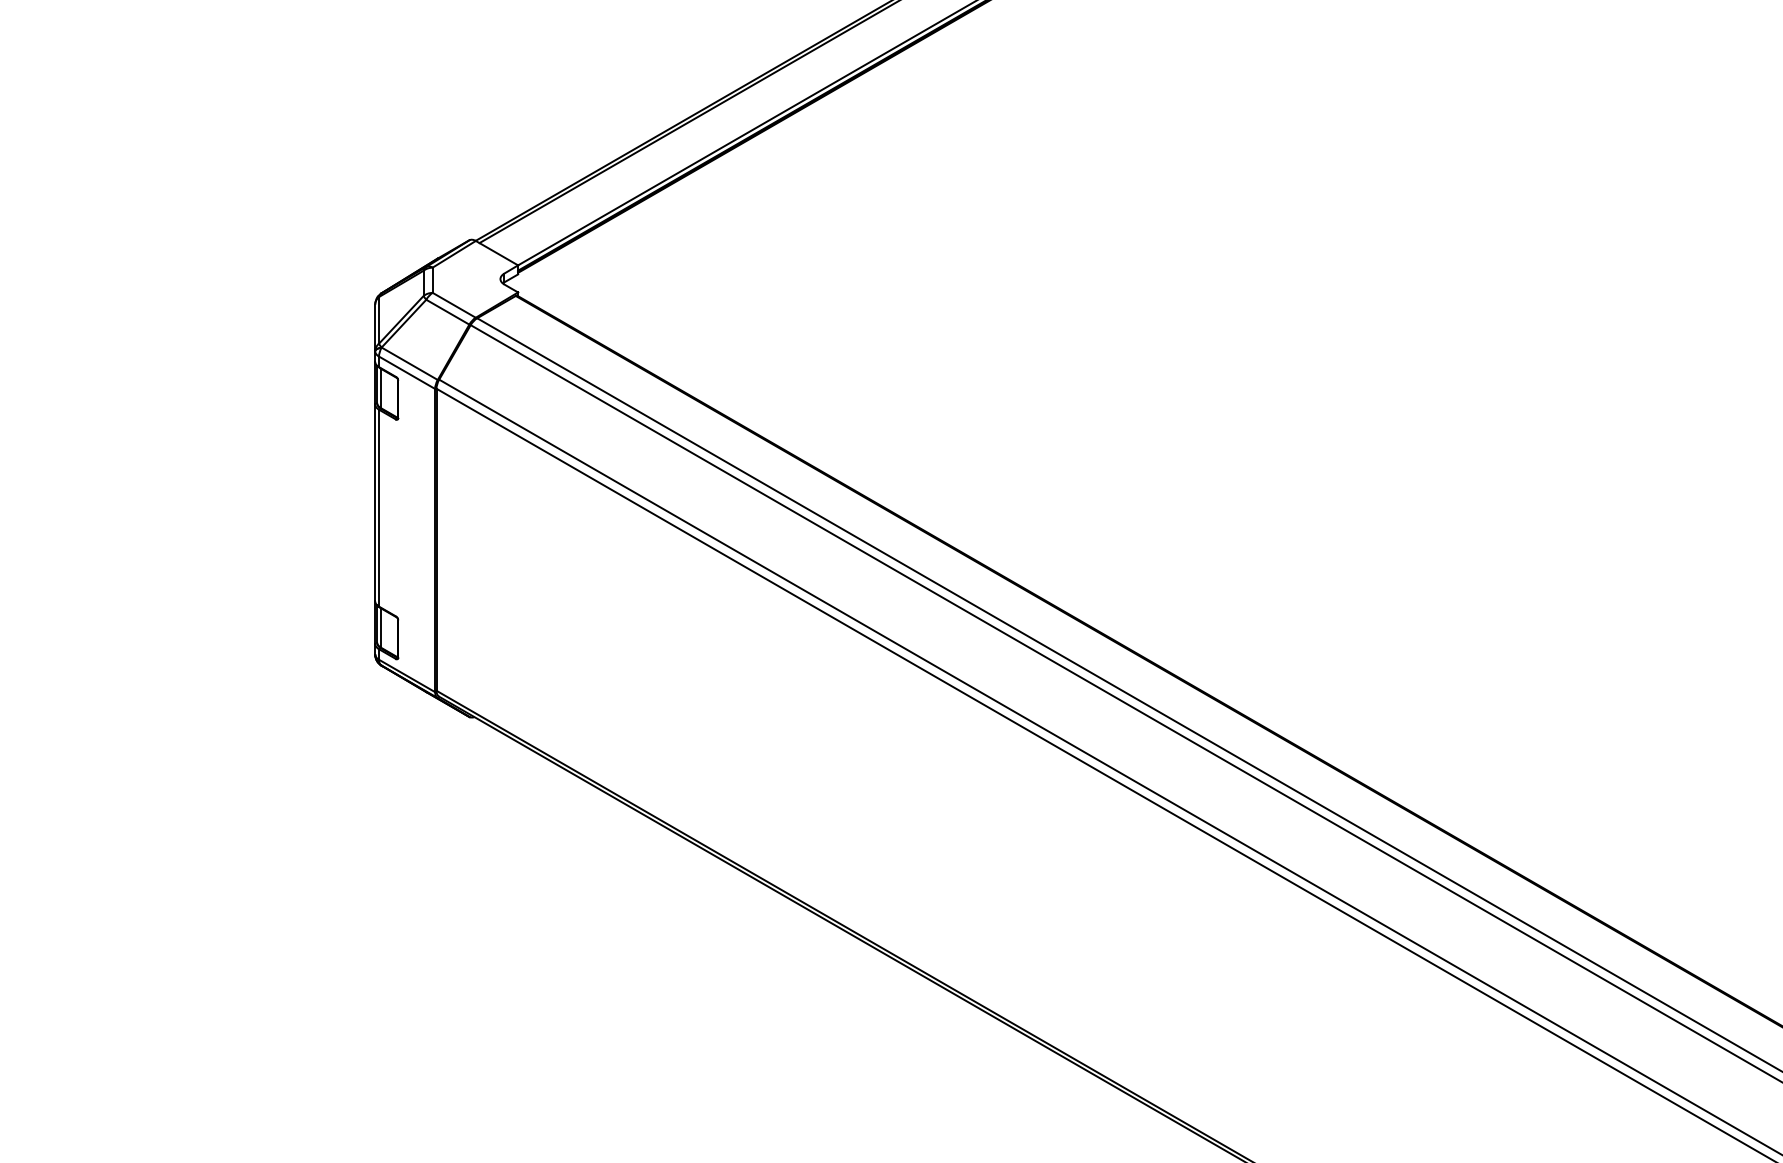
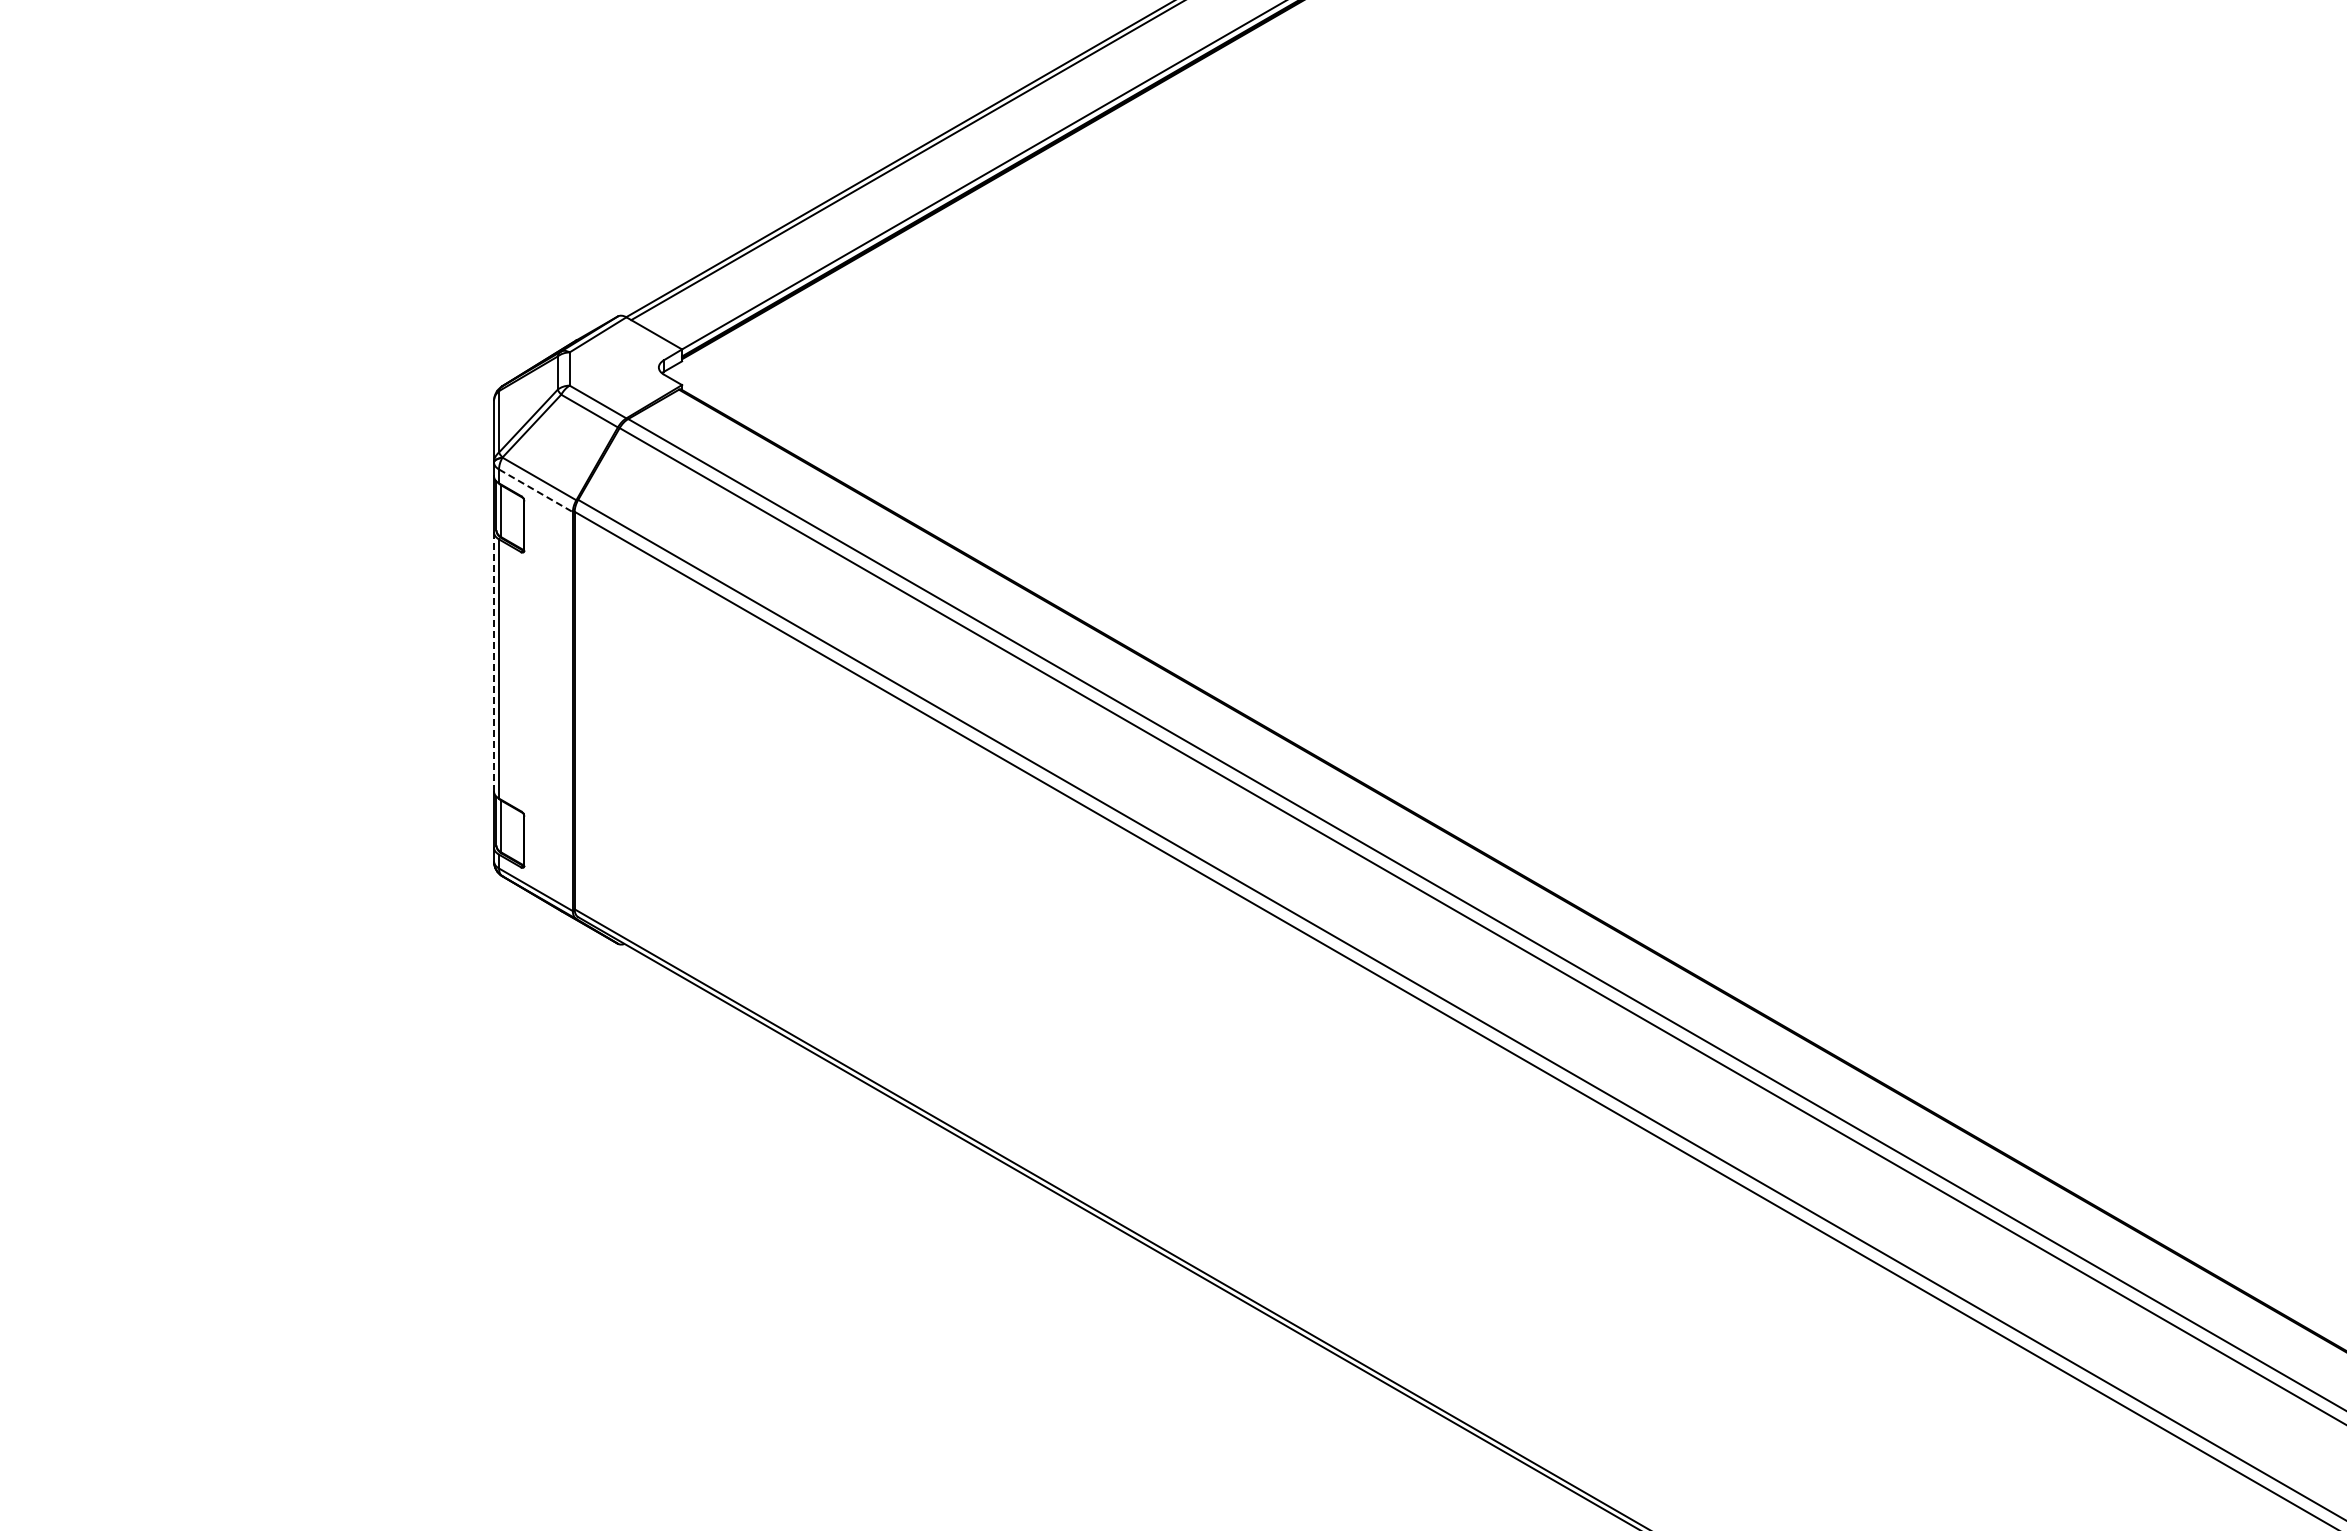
line: (406, 372) -> (535, 490), solid -> dashed
line: (375, 502) -> (494, 661), solid -> dashed

